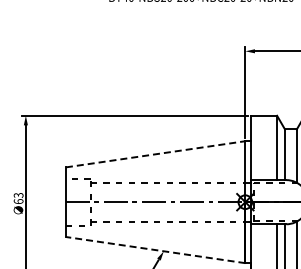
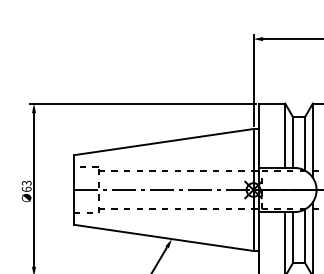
line: (155, 154) -> (163, 142), dashed -> solid
line: (155, 249) -> (163, 237), dashed -> solid

